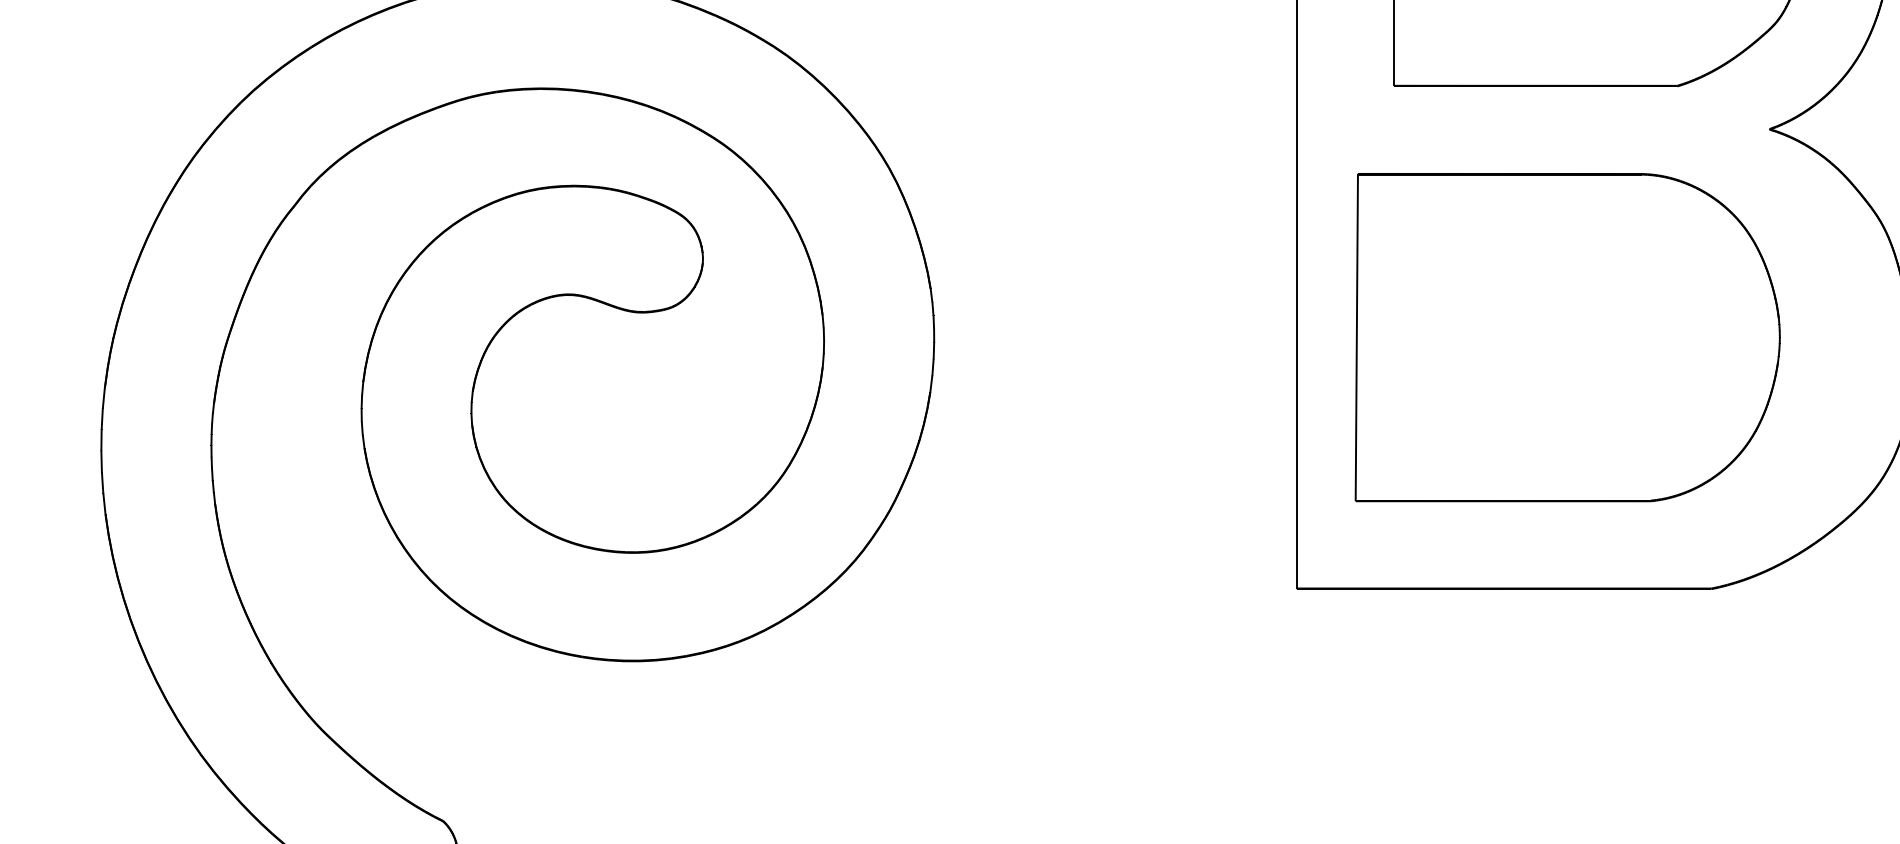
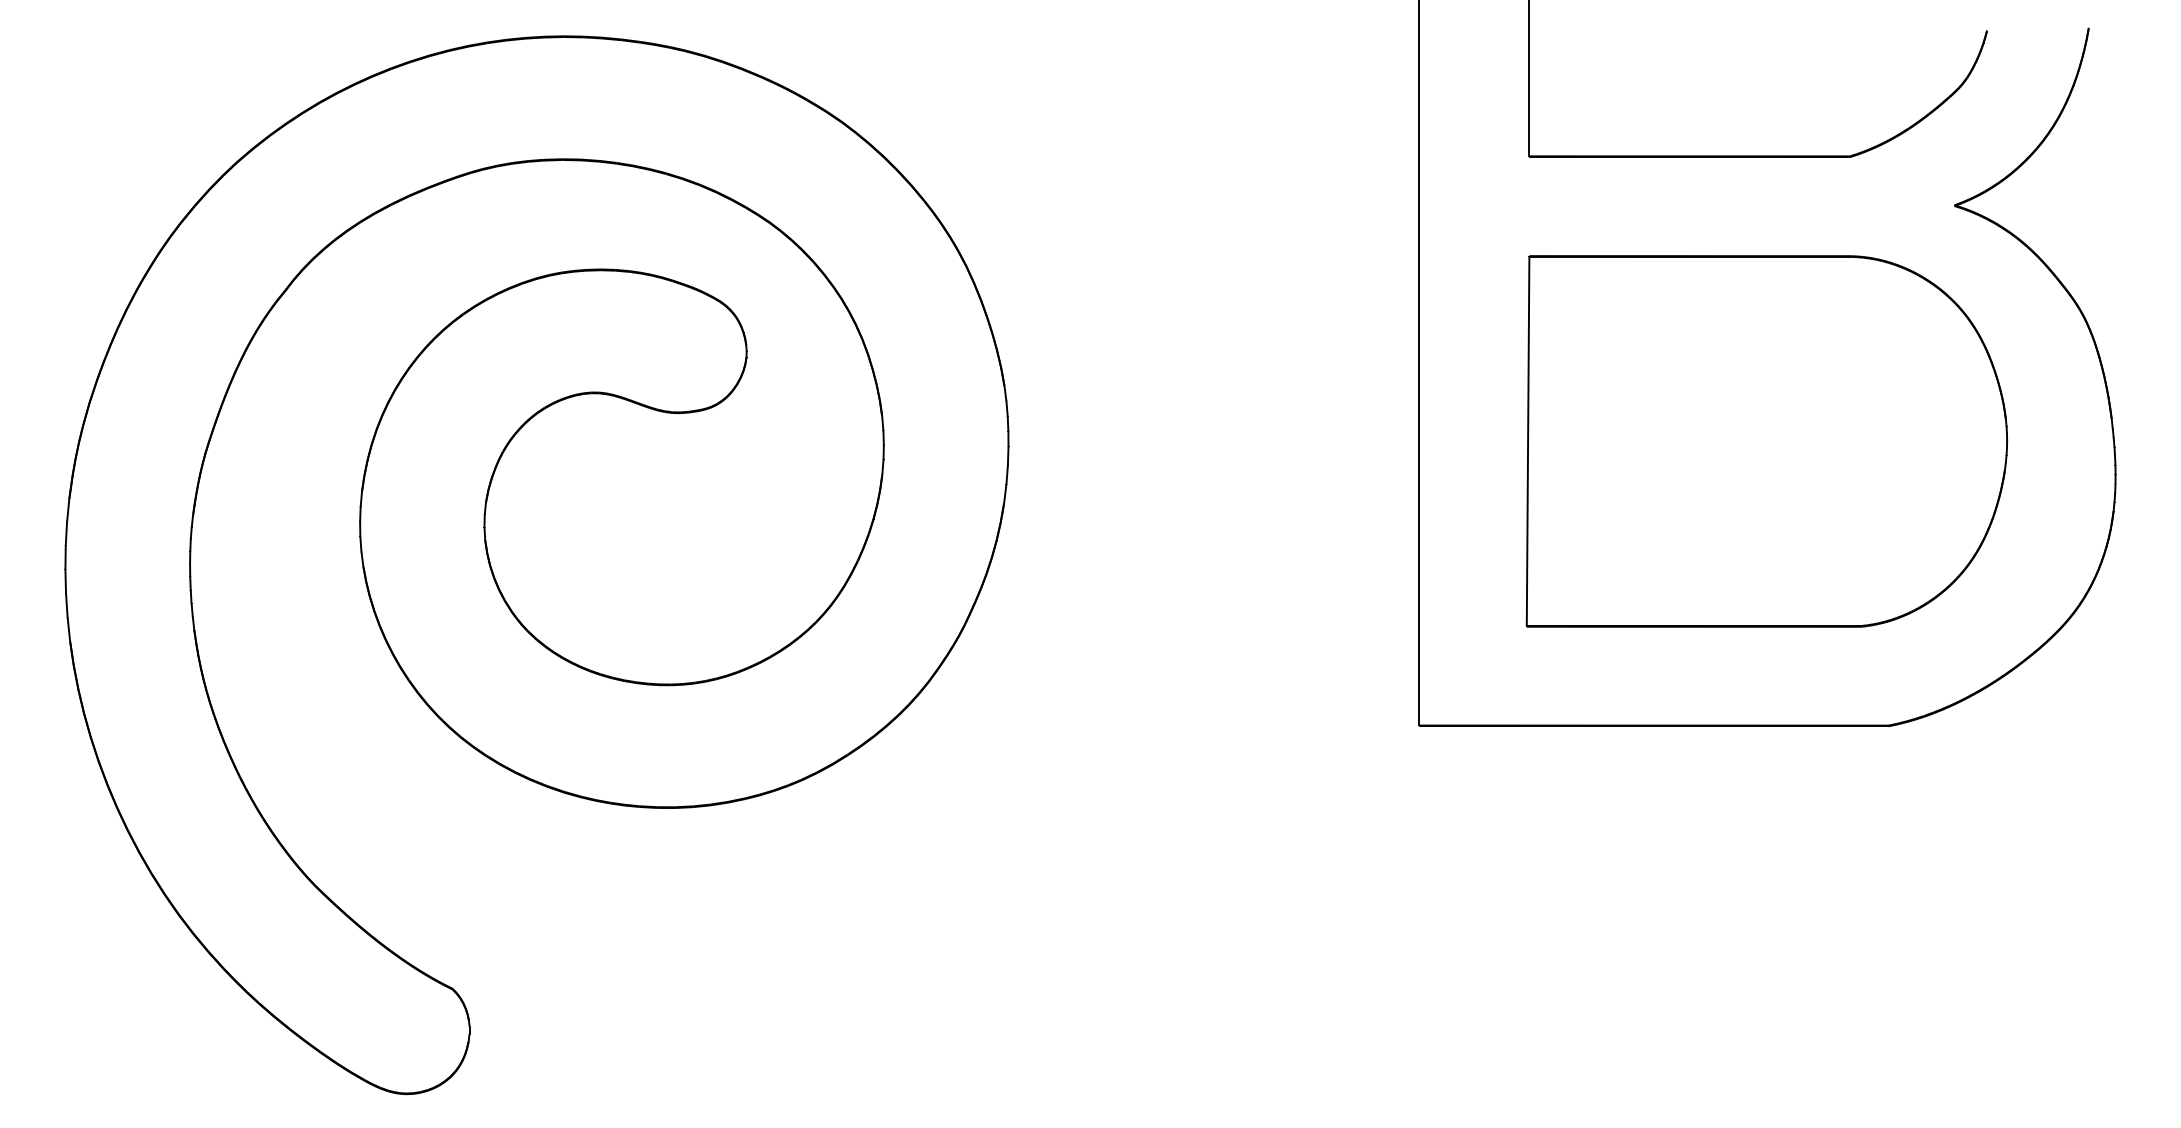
part: (1567, 337) -> (1766, 441), moved

